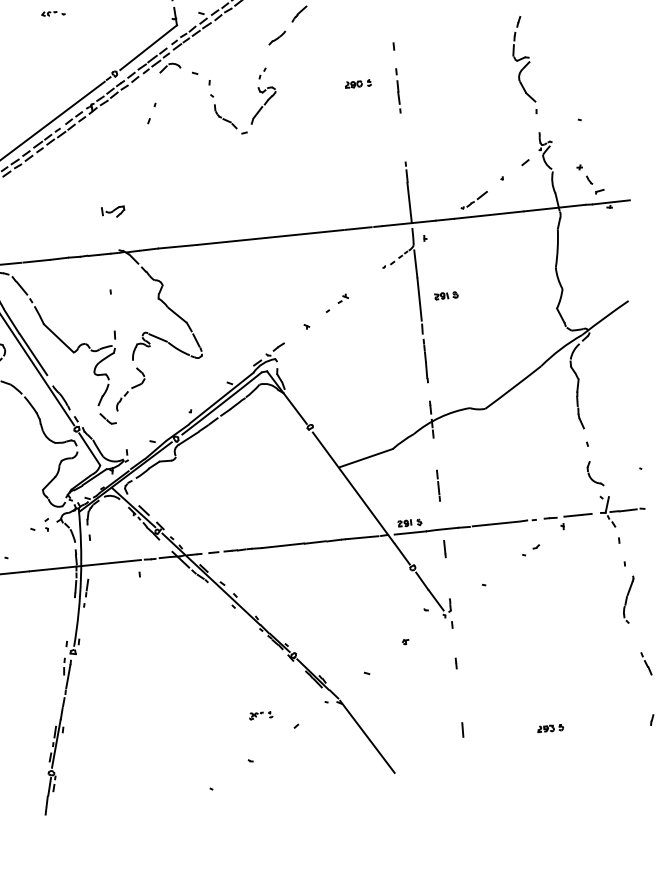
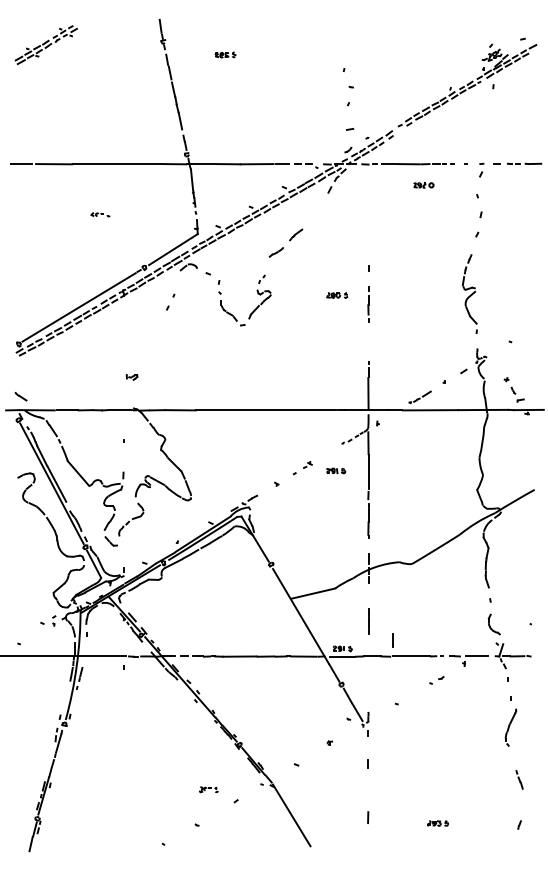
part: (112, 212) -> (131, 377), size x0.6
part: (446, 295) -> (336, 470), moved
line: (444, 549) -> (392, 640), moved

